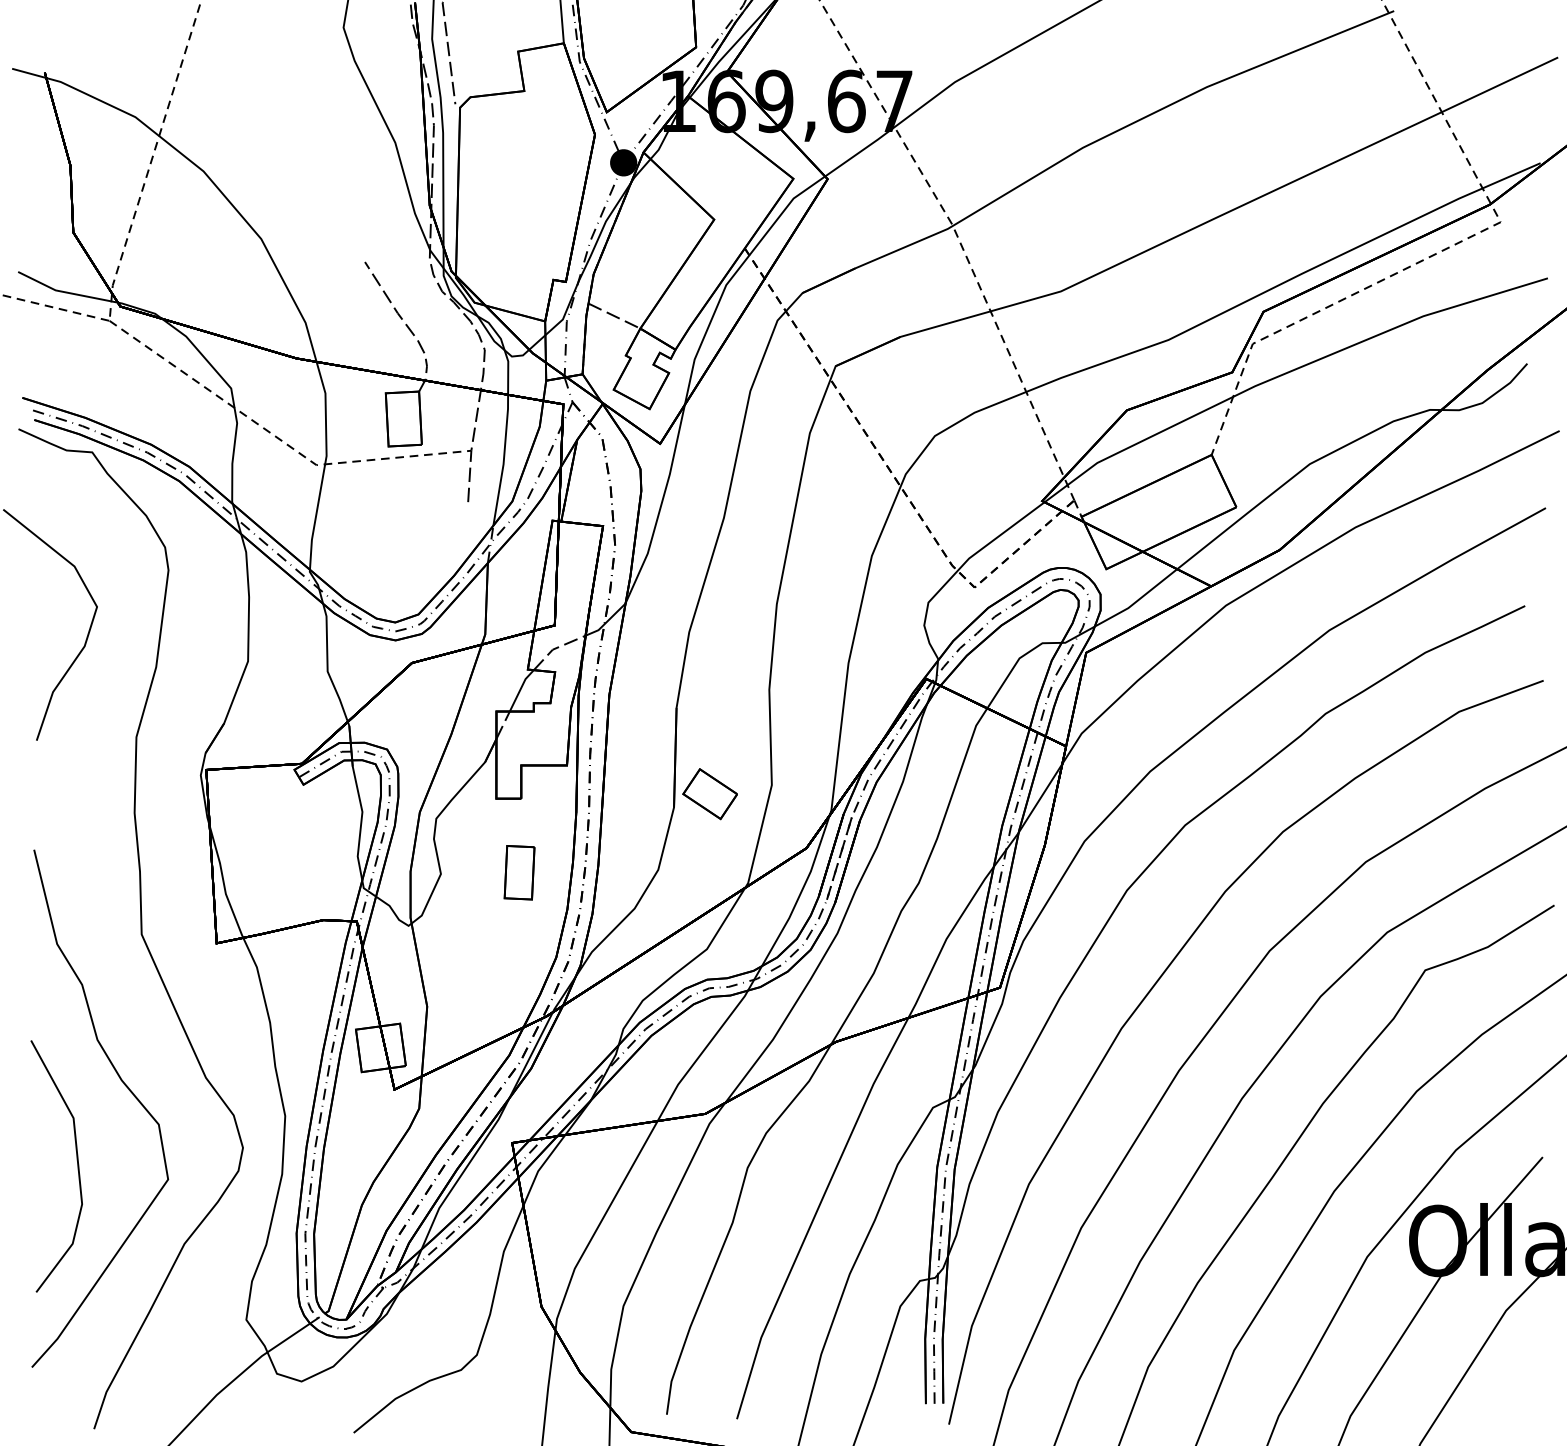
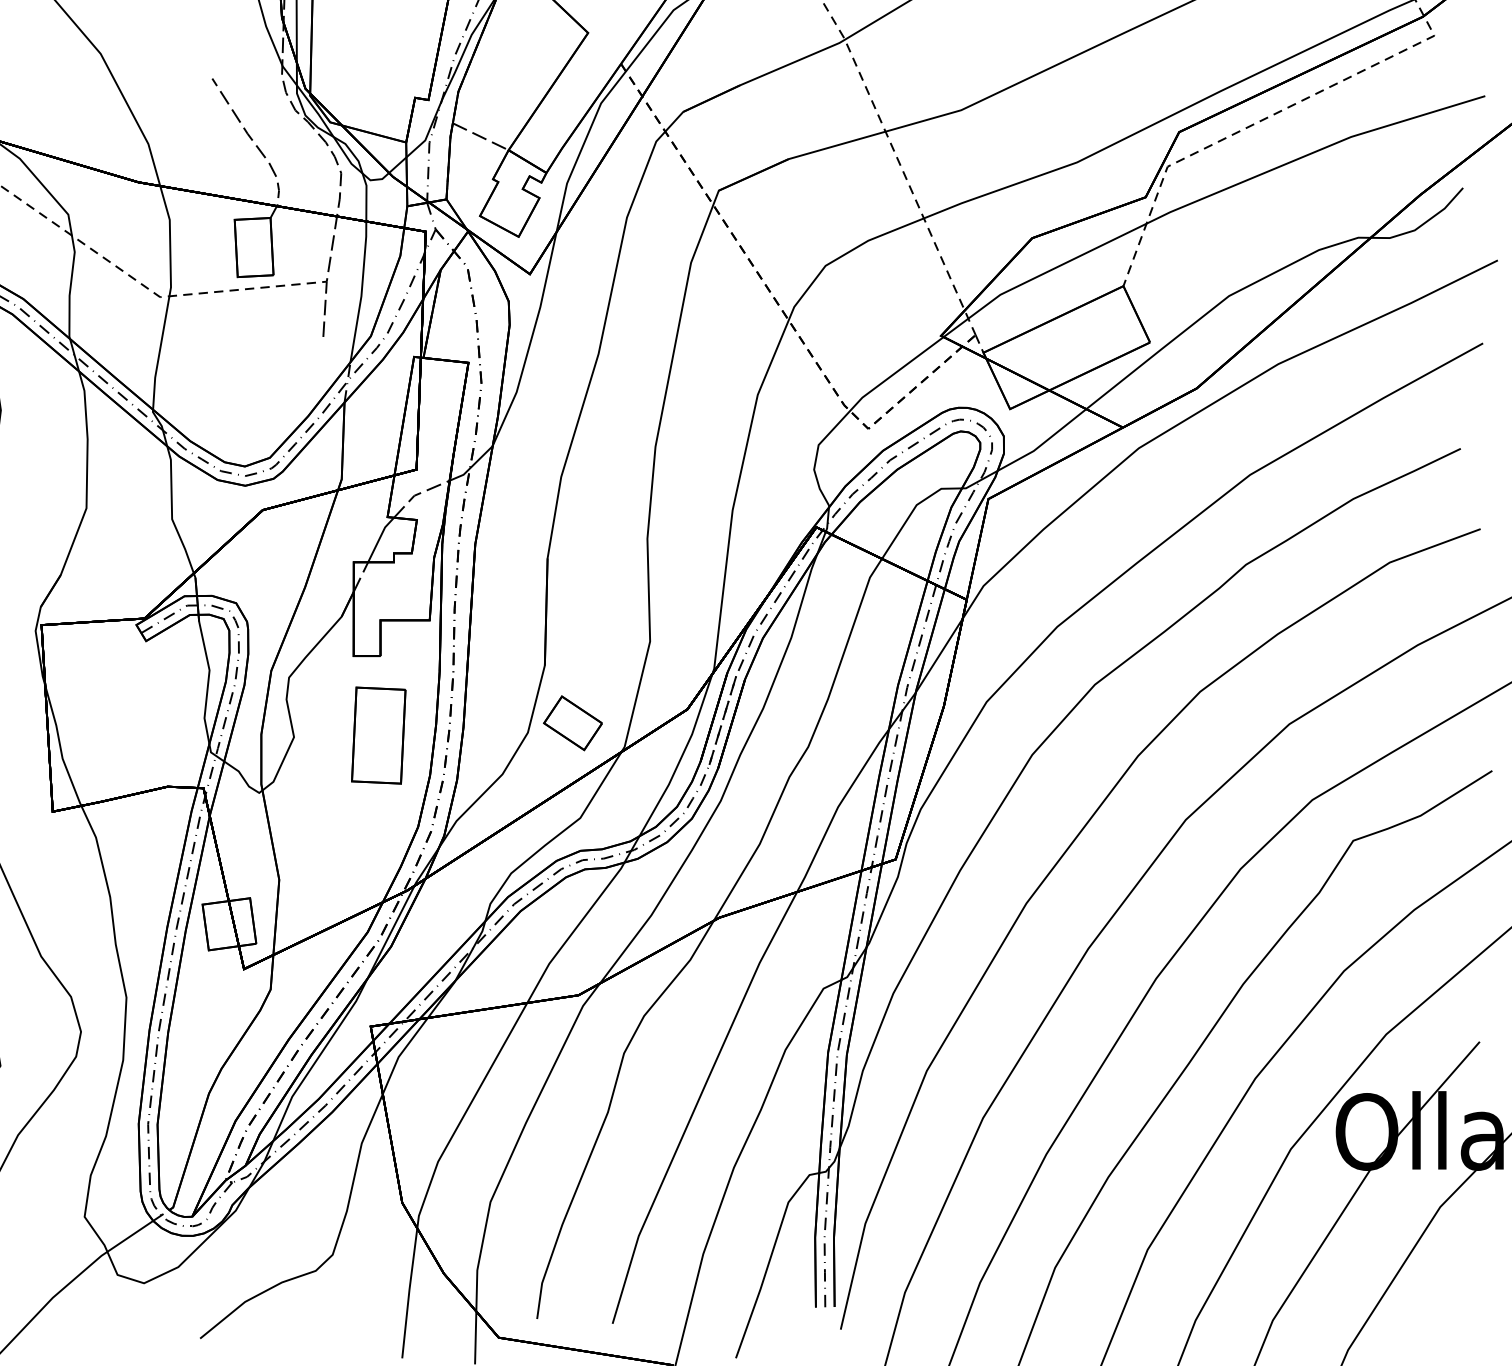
part: (709, 794) -> (572, 723), moved
part: (519, 872) -> (378, 735), size x1.67

